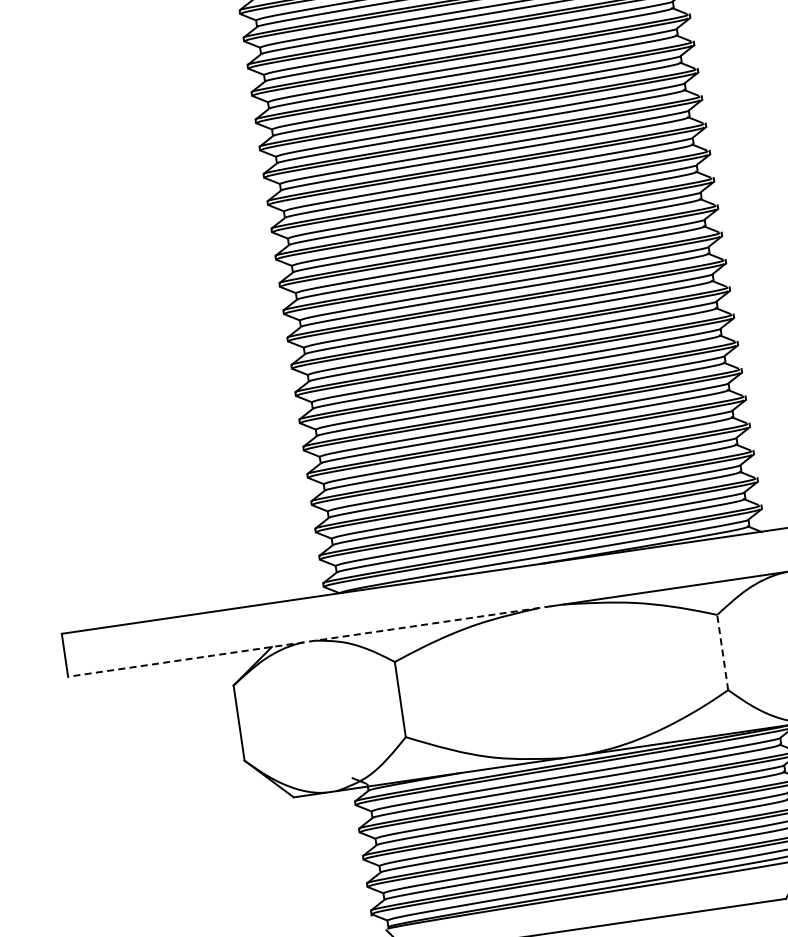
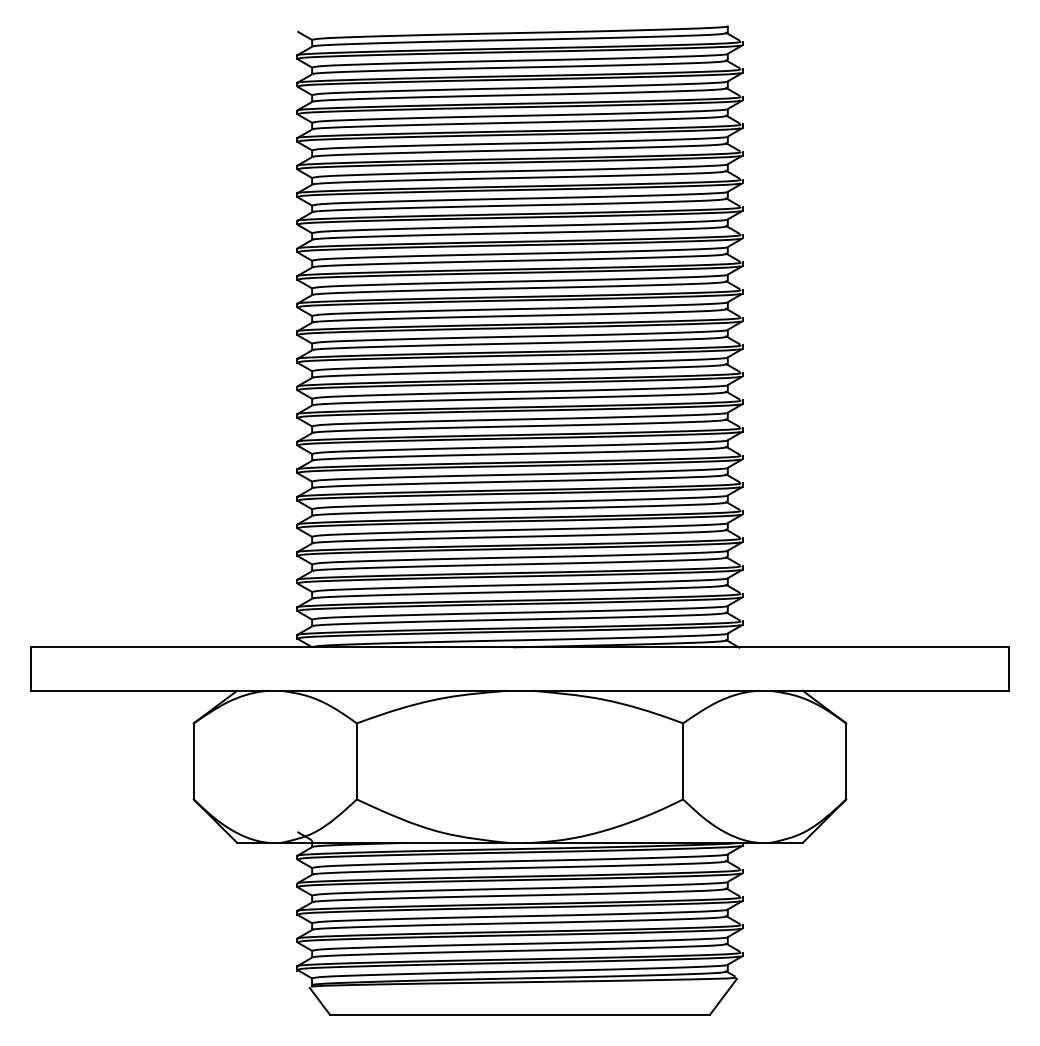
line: (309, 641) -> (275, 690), dashed -> solid
line: (722, 651) -> (683, 760), dashed -> solid

